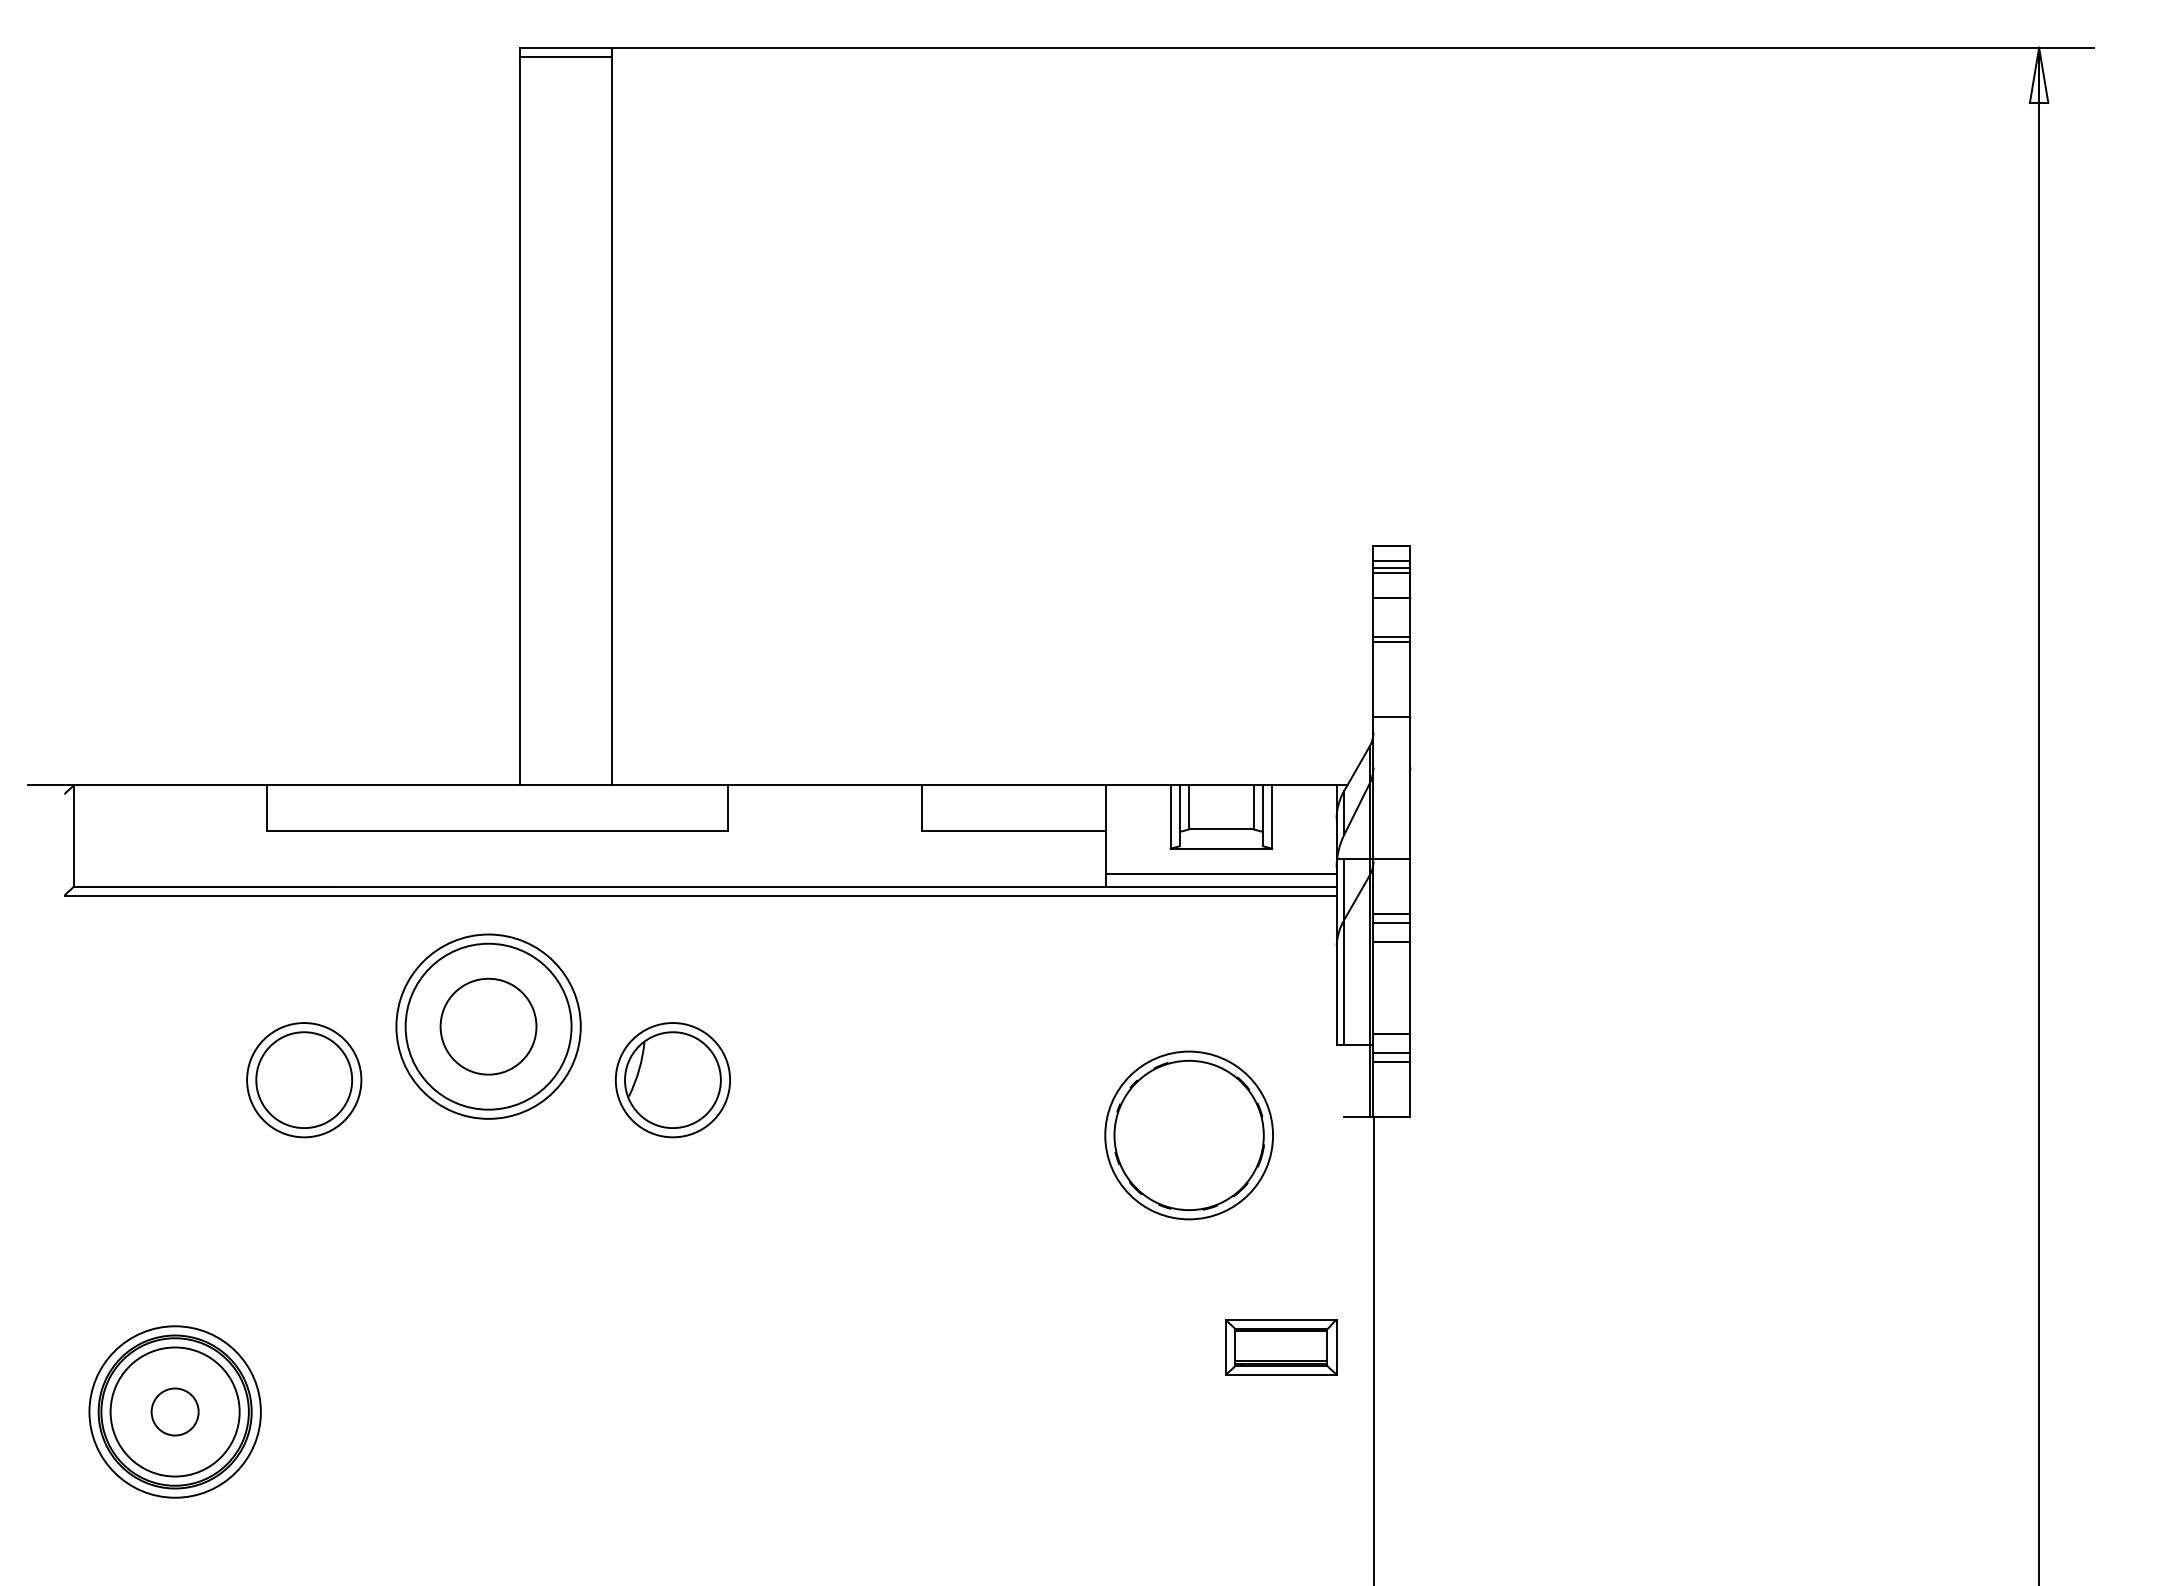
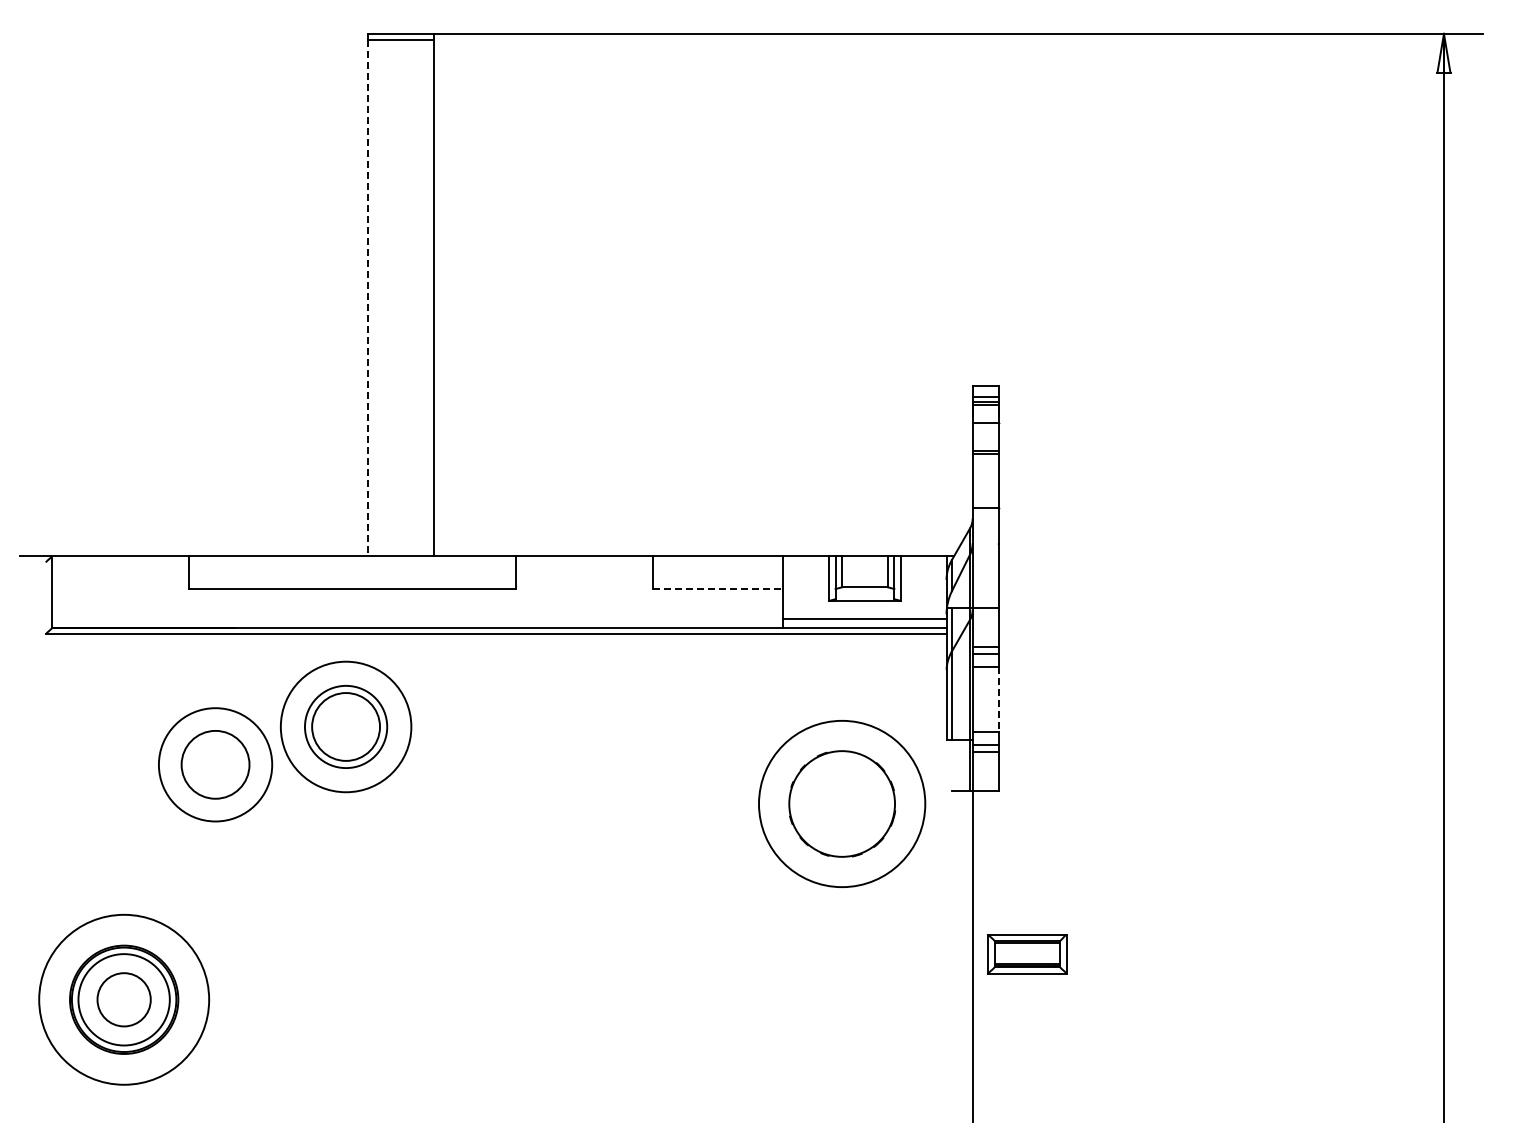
line: (520, 421) -> (368, 298), solid -> dashed
line: (1014, 831) -> (718, 588), solid -> dashed
line: (1409, 987) -> (998, 699), solid -> dashed
circle: (487, 1026) -> (345, 726), size x0.7
circle: (304, 1079) -> (215, 764), size x1.4
part: (672, 1079) -> (476, 764), removed
circle: (1188, 1134) -> (841, 803), size x1.4
part: (1281, 1348) -> (1027, 954), moved
circle: (174, 1411) -> (123, 999), size x1.4
circle: (174, 1411) -> (123, 999), size x1.6

